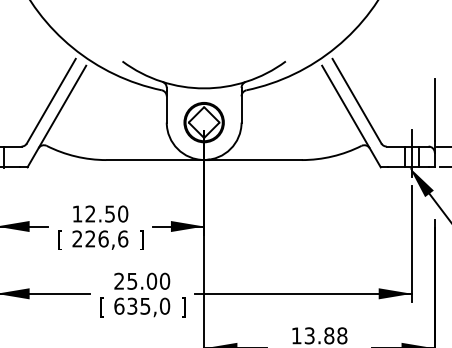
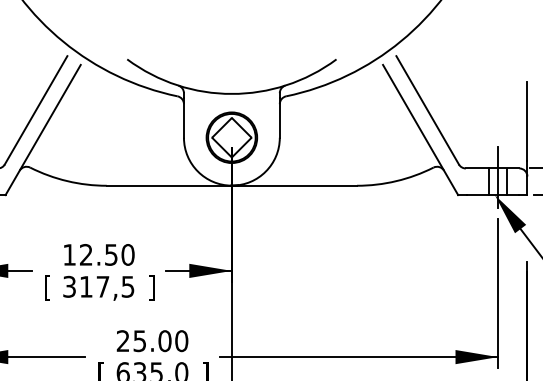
text: (100, 238) -> (99, 286), 226,6 -> 317,5

